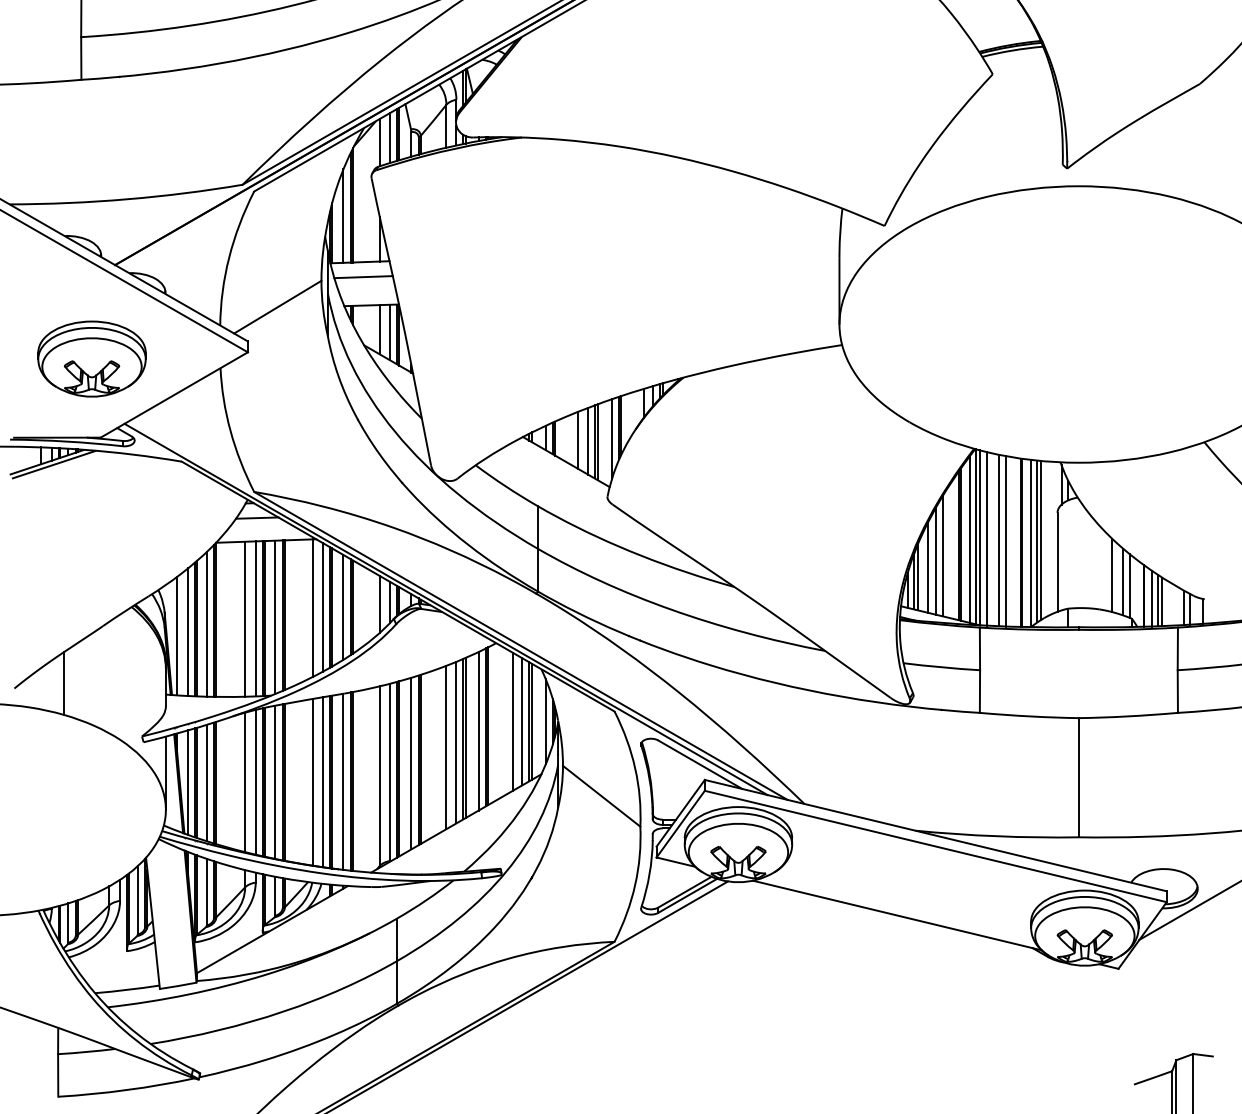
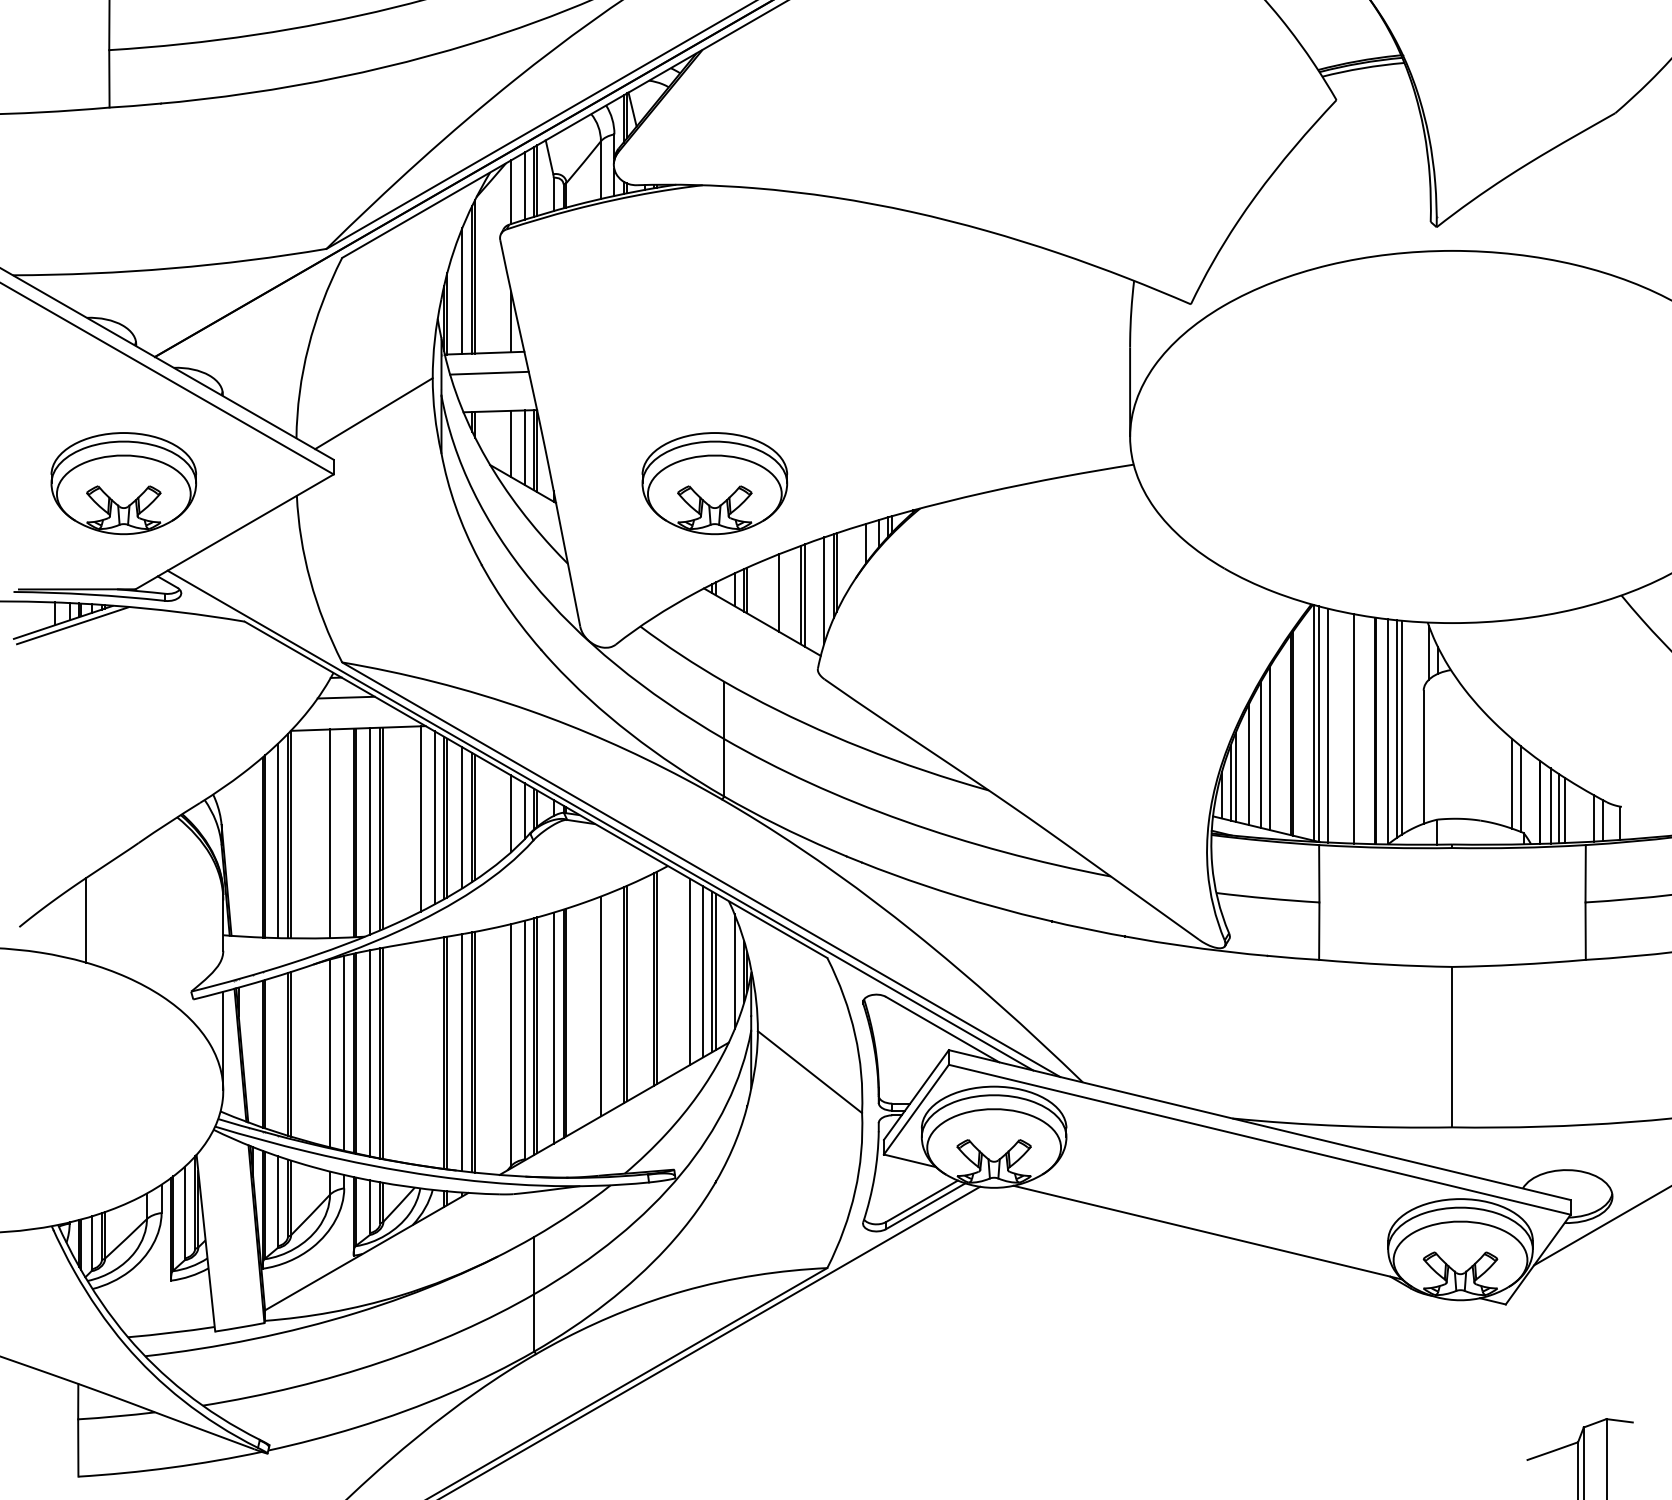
part: (530, 358) -> (714, 482), added
line: (588, 440) -> (792, 593), removed
line: (969, 539) -> (1305, 726), removed
line: (999, 540) -> (1345, 727), removed
line: (1112, 575) -> (1497, 774), removed
line: (255, 618) -> (343, 832), removed
line: (188, 632) -> (253, 851), removed
line: (177, 635) -> (238, 855), removed
line: (478, 731) -> (644, 984), removed
line: (456, 742) -> (614, 999), removed
line: (188, 782) -> (253, 1053), removed
line: (206, 782) -> (277, 1053), removed
line: (312, 782) -> (420, 1053), removed
line: (323, 782) -> (435, 1053), removed

